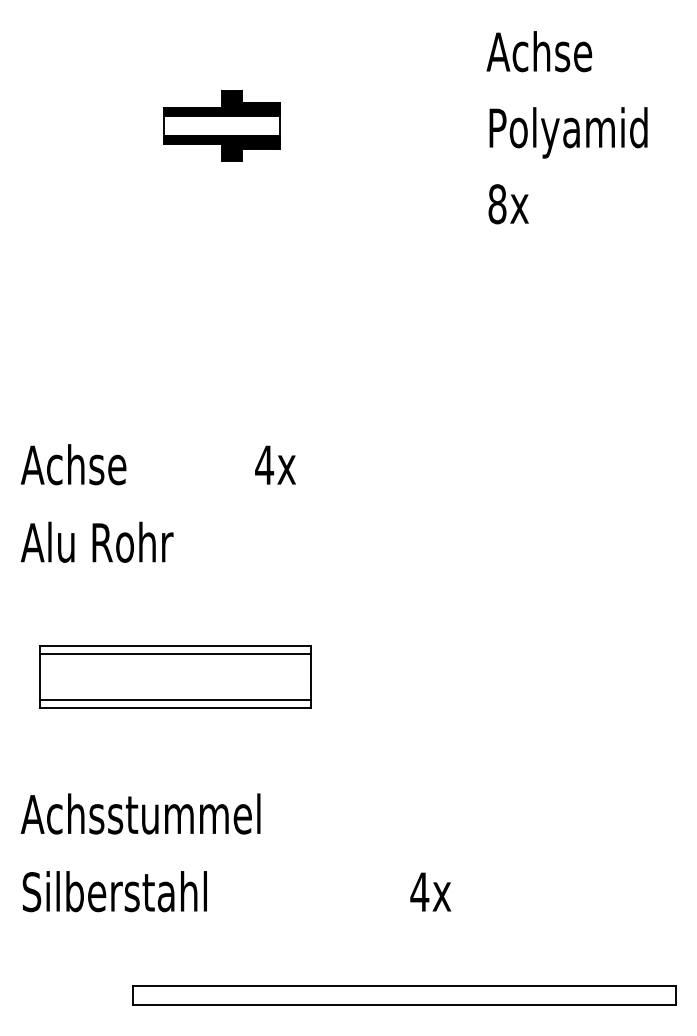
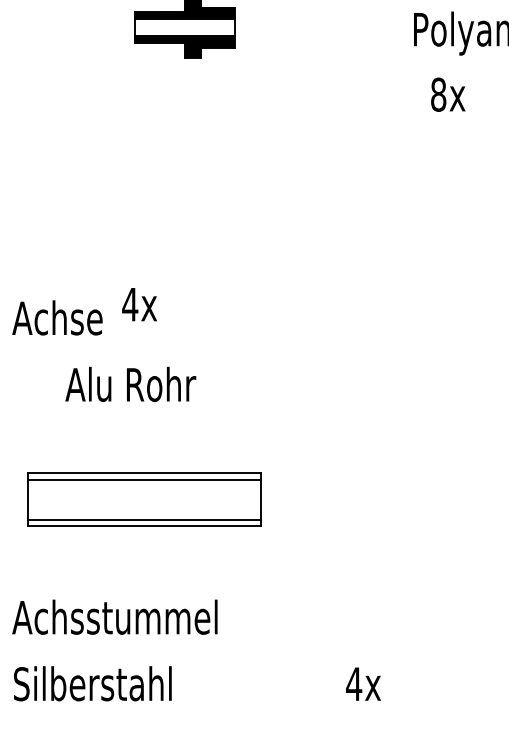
text: (508, 204) -> (448, 94), moved
text: (275, 464) -> (139, 304), moved
text: (96, 541) -> (130, 383), moved

